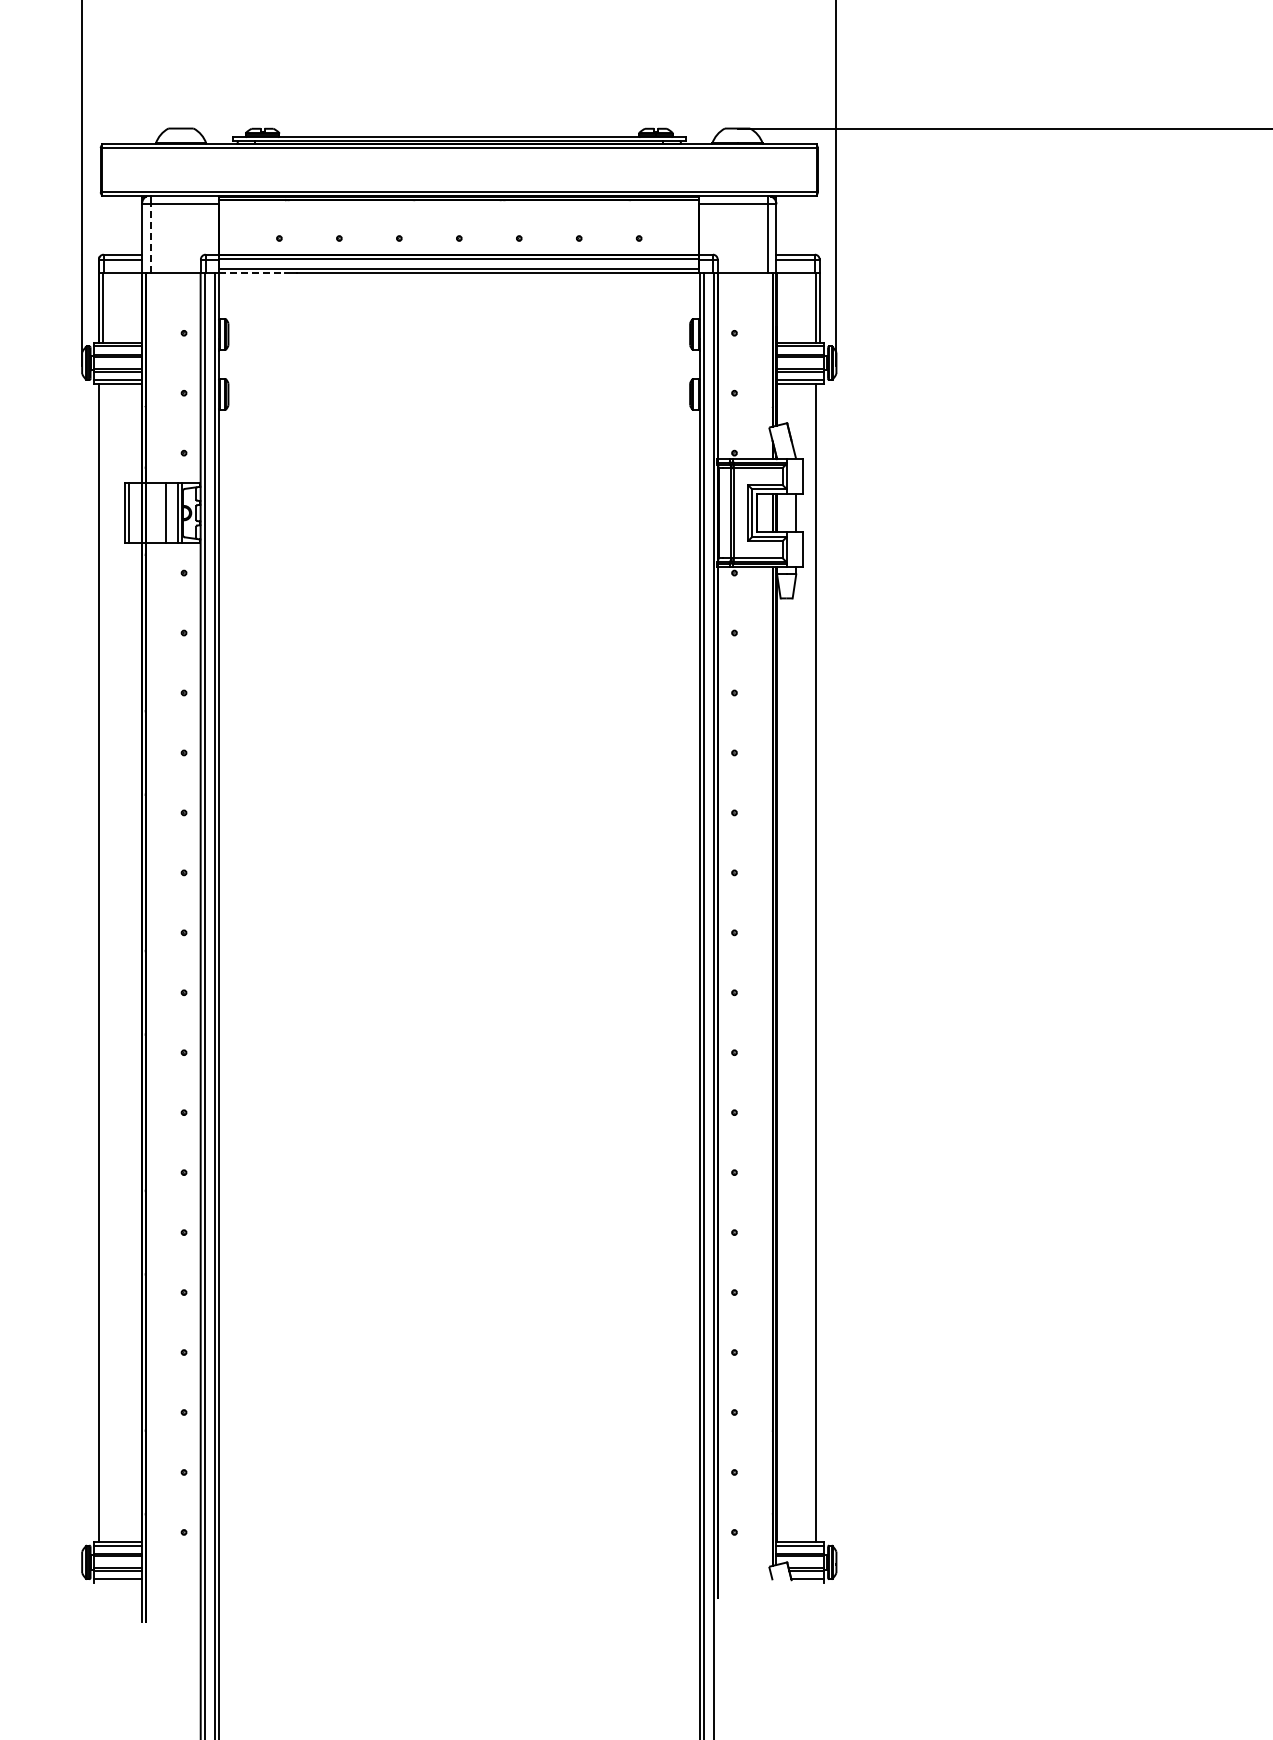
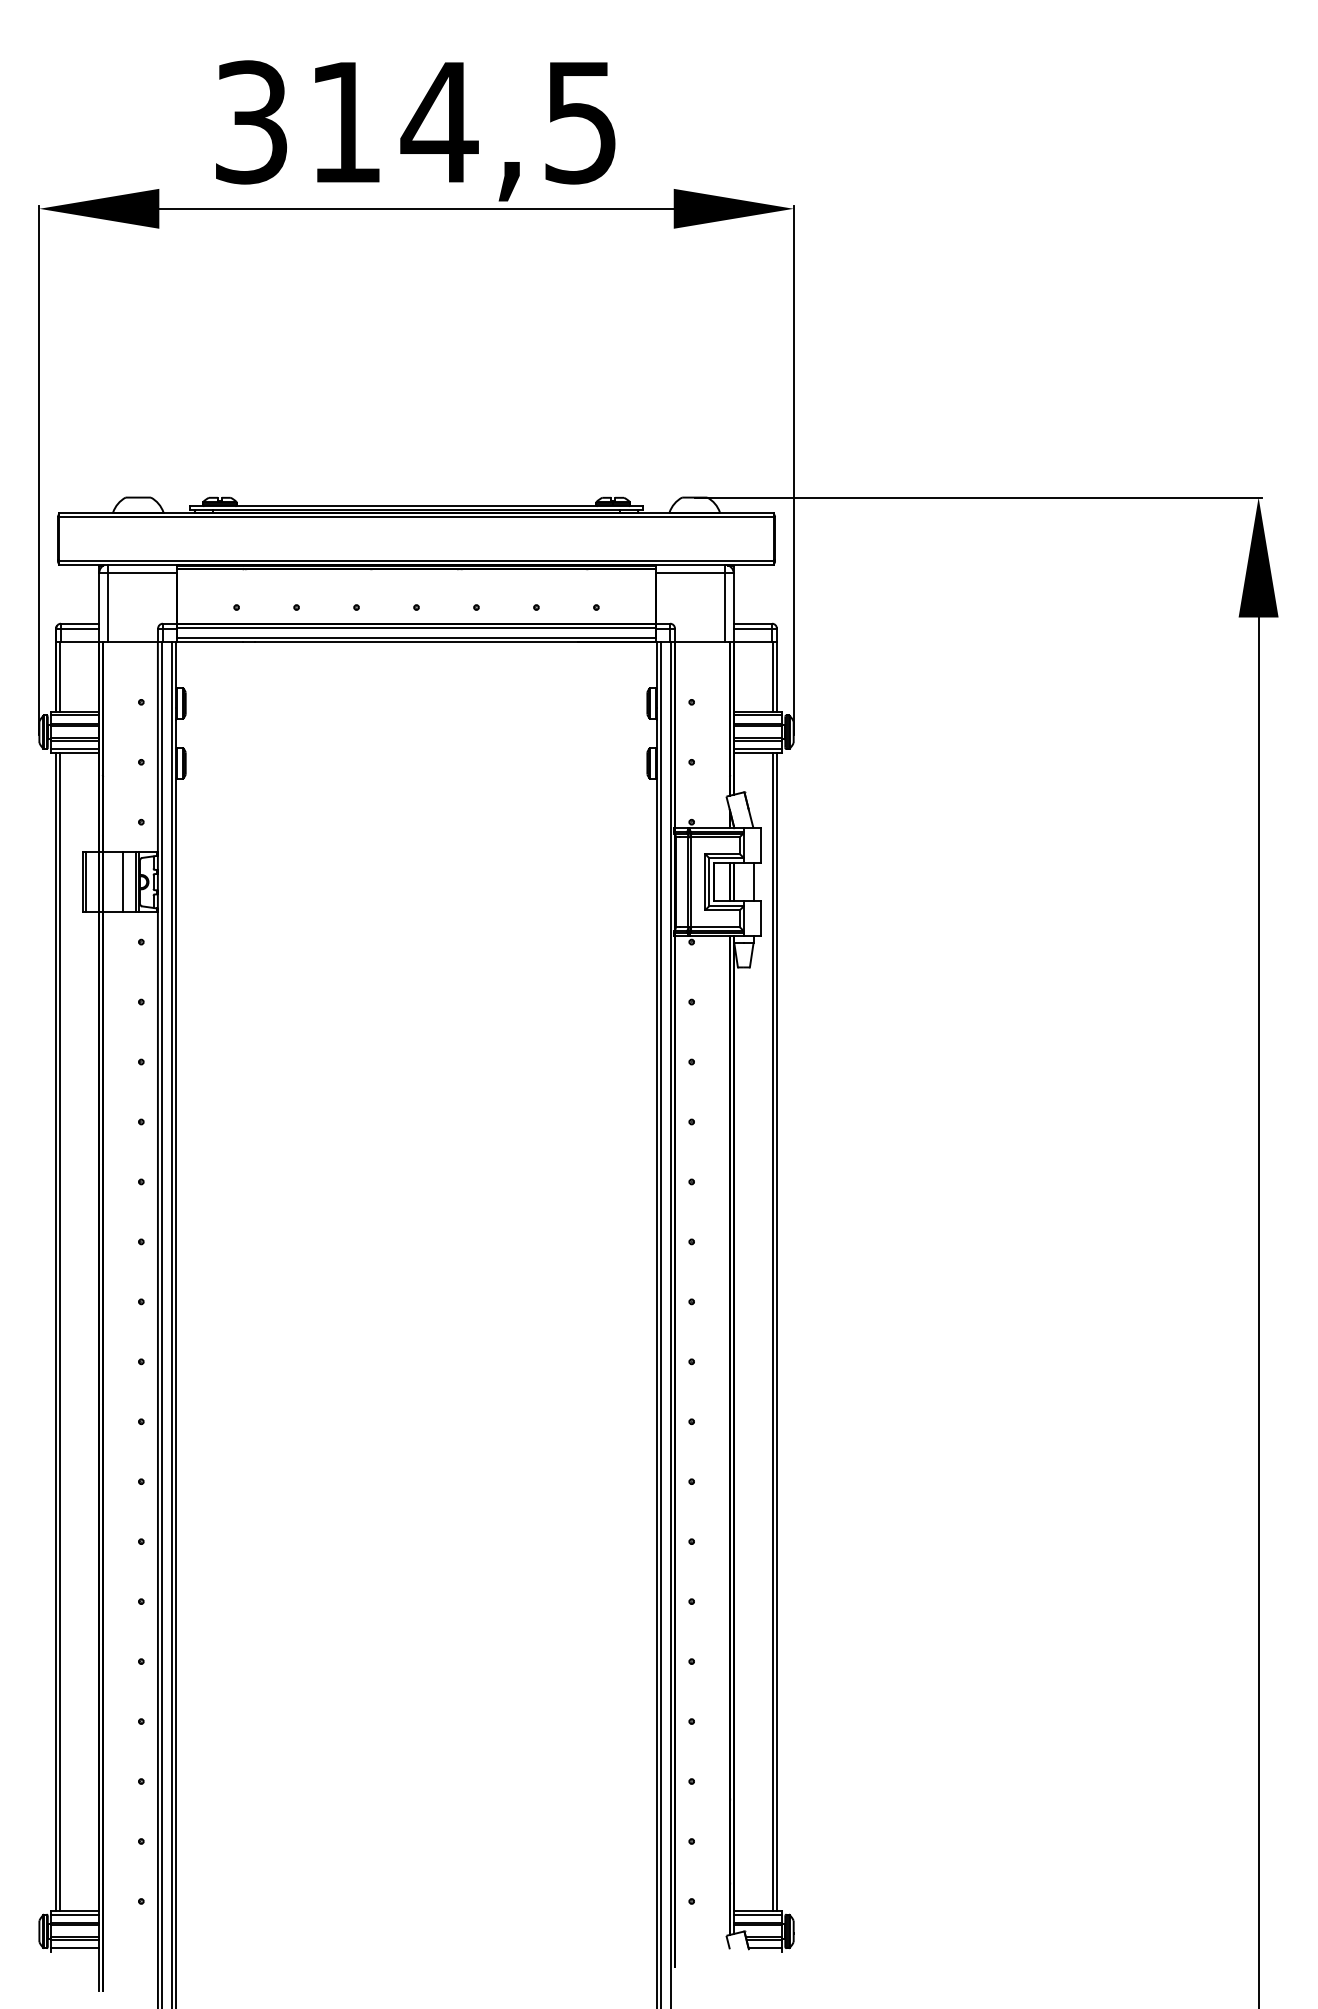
line: (150, 238) -> (107, 607), dashed -> solid
line: (252, 273) -> (209, 642), dashed -> solid
line: (103, 962) -> (60, 1331), added
line: (819, 962) -> (776, 1331), added

